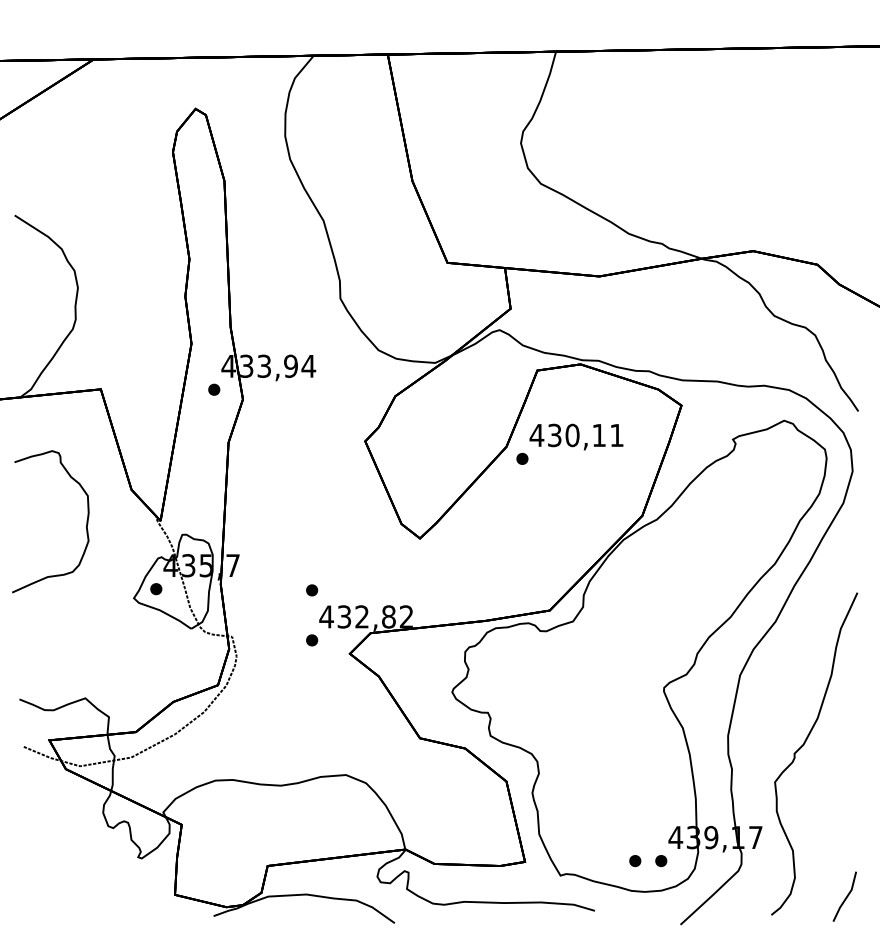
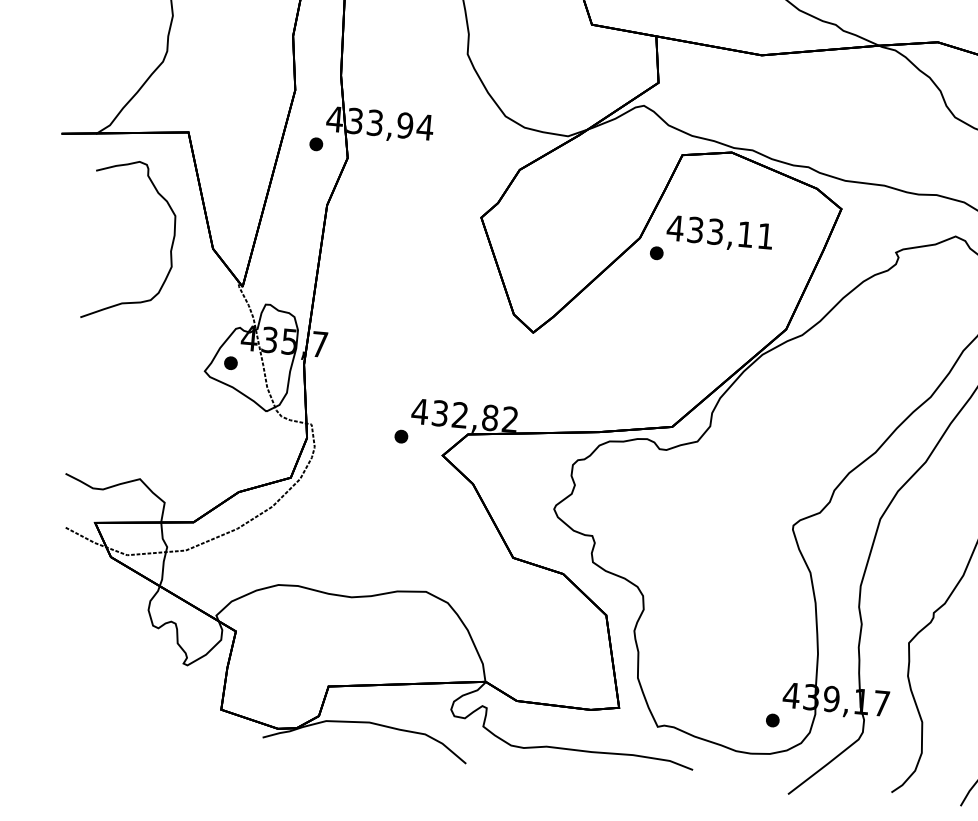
text: (572, 435) -> (715, 231), 430,11 -> 433,11
curve: (86, 521) -> (171, 244), moved
part: (312, 590) -> (406, 380), removed
part: (635, 860) -> (743, 717), removed

